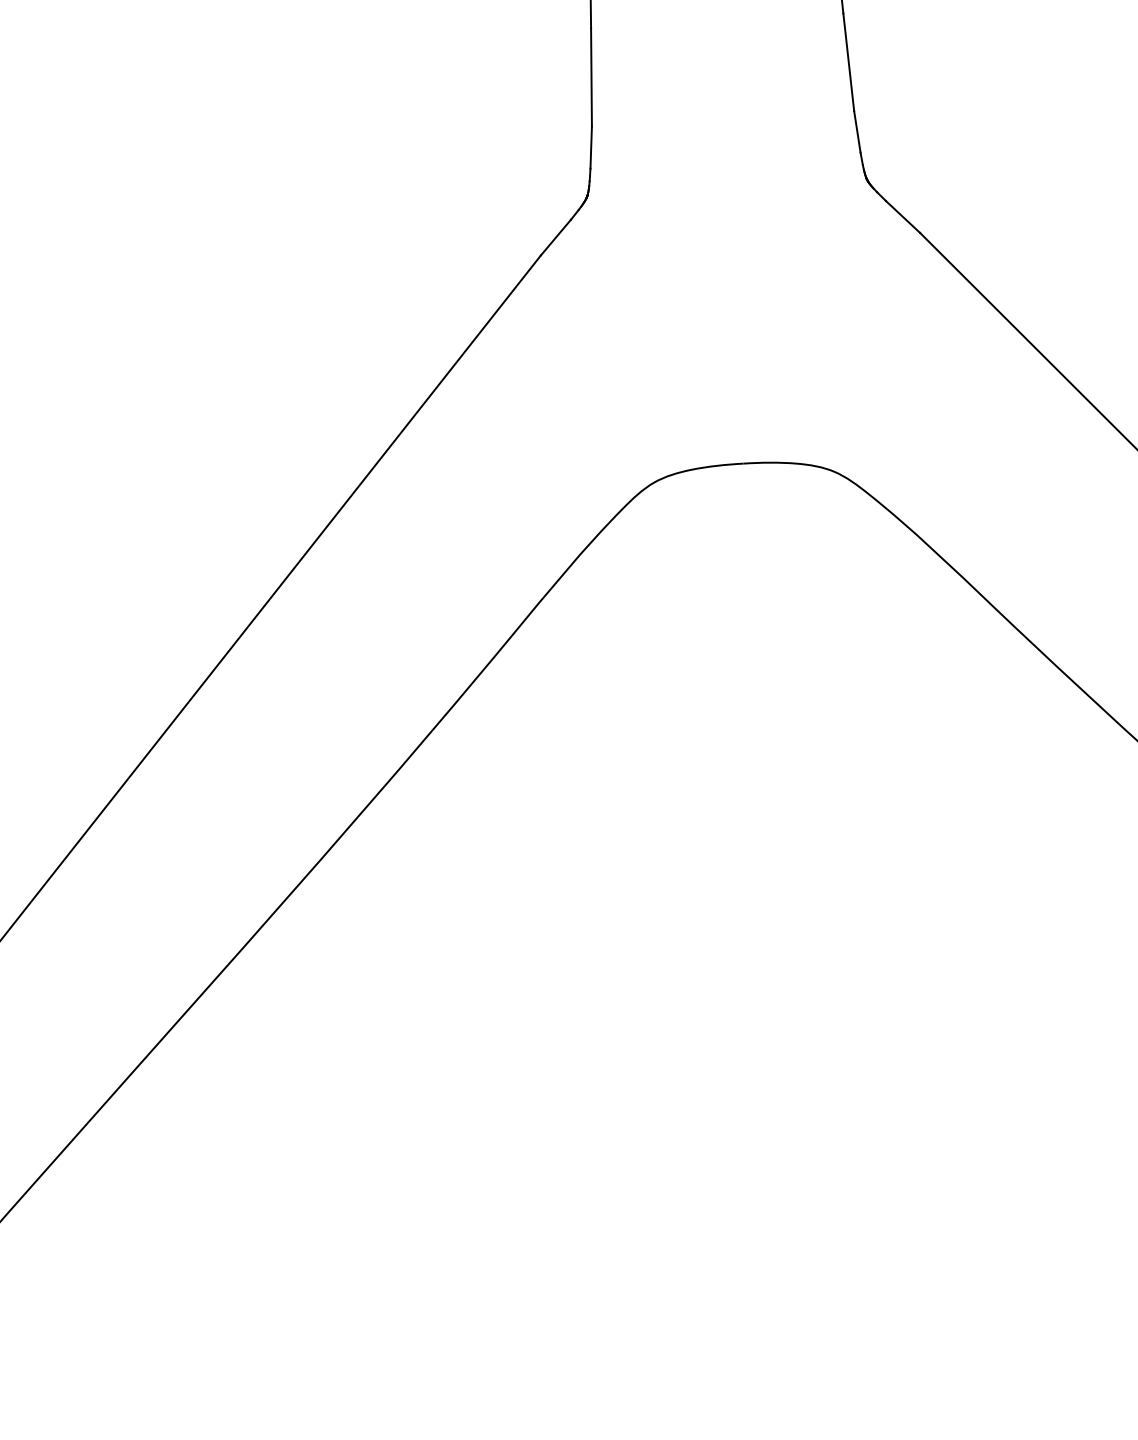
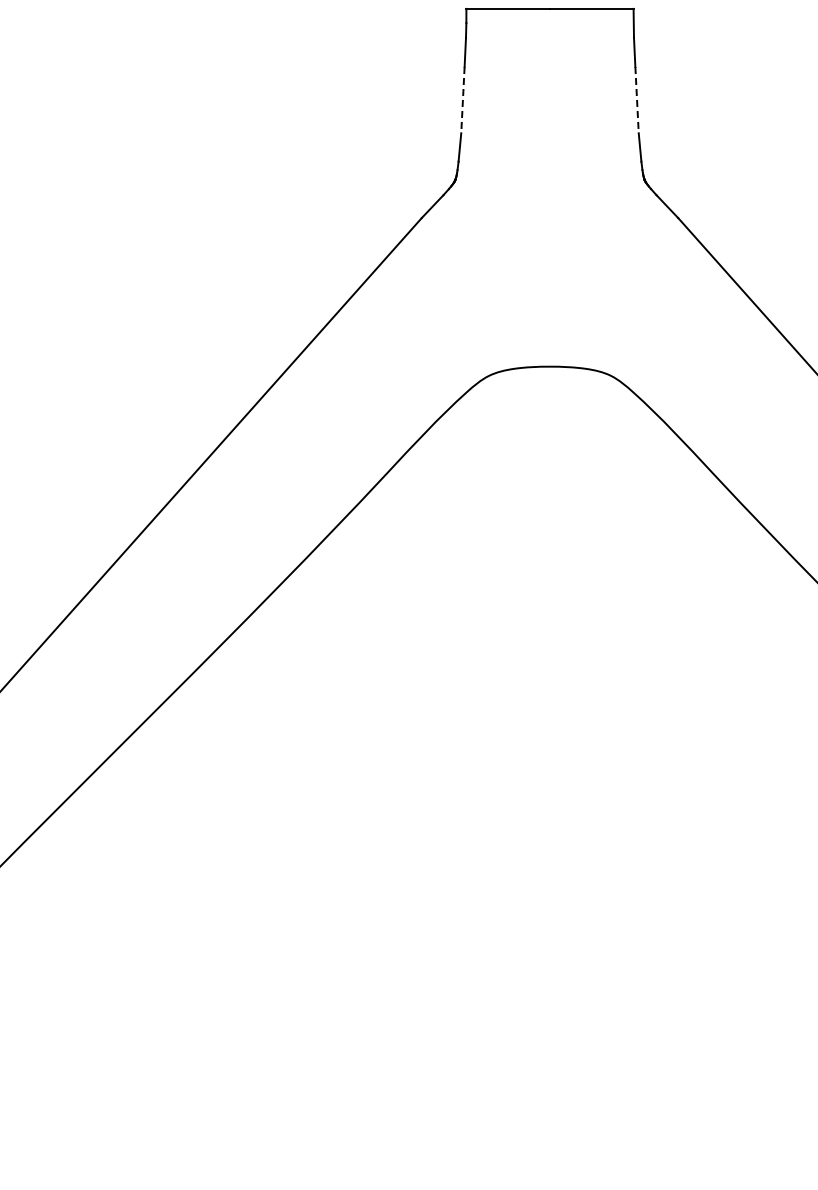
line: (849, 62) -> (637, 100), solid -> dashed
line: (590, 78) -> (462, 100), solid -> dashed

